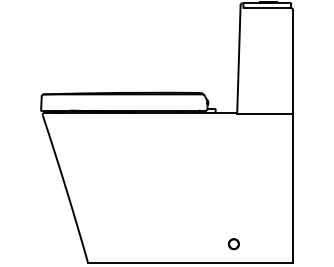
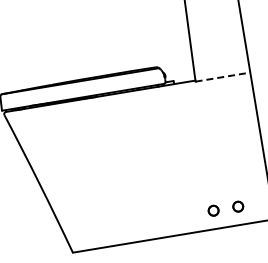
line: (264, 113) -> (222, 77), solid -> dashed
circle: (258, 244) -> (237, 207), added

